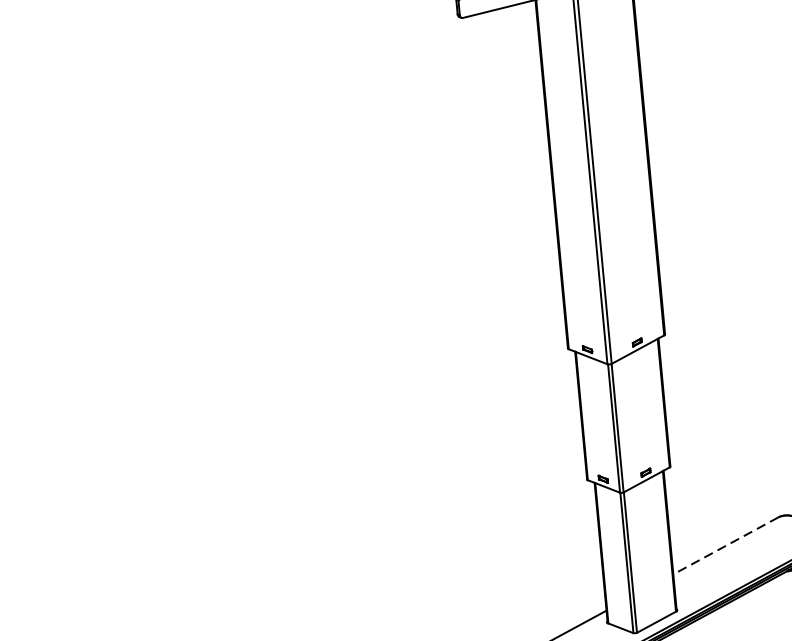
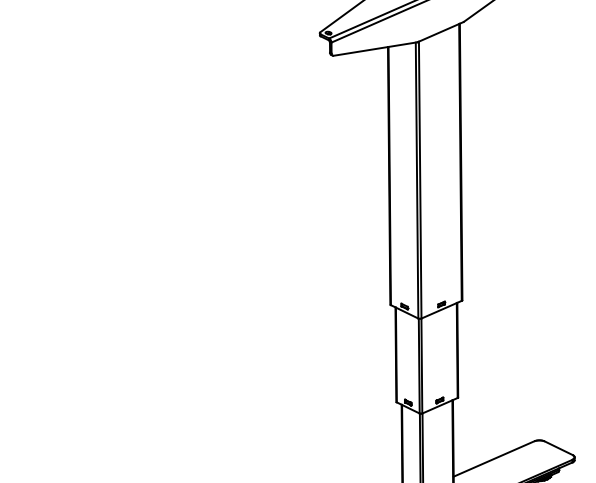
line: (725, 546) -> (493, 459), dashed -> solid

